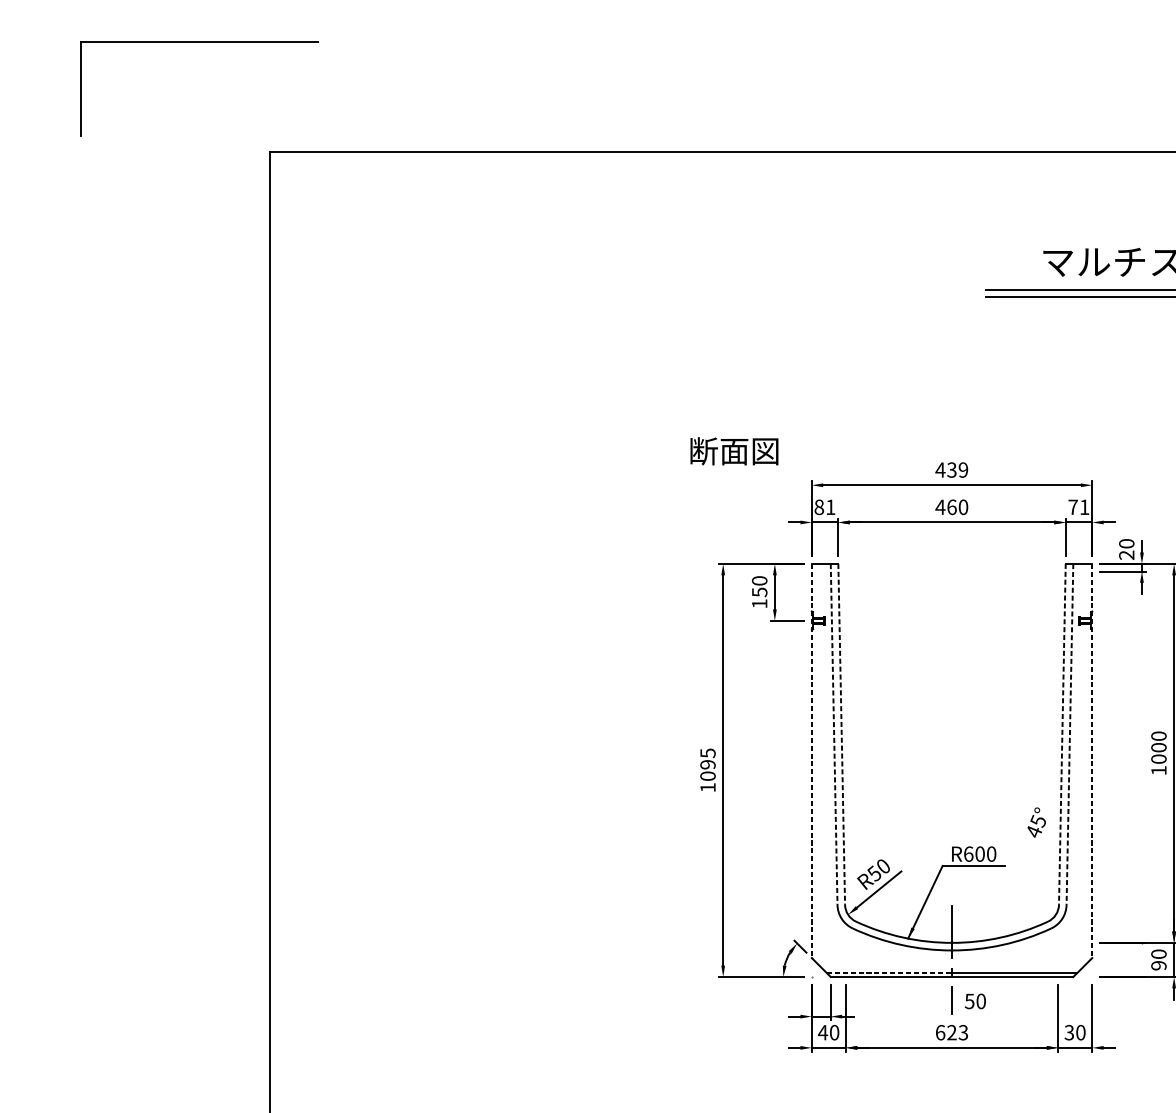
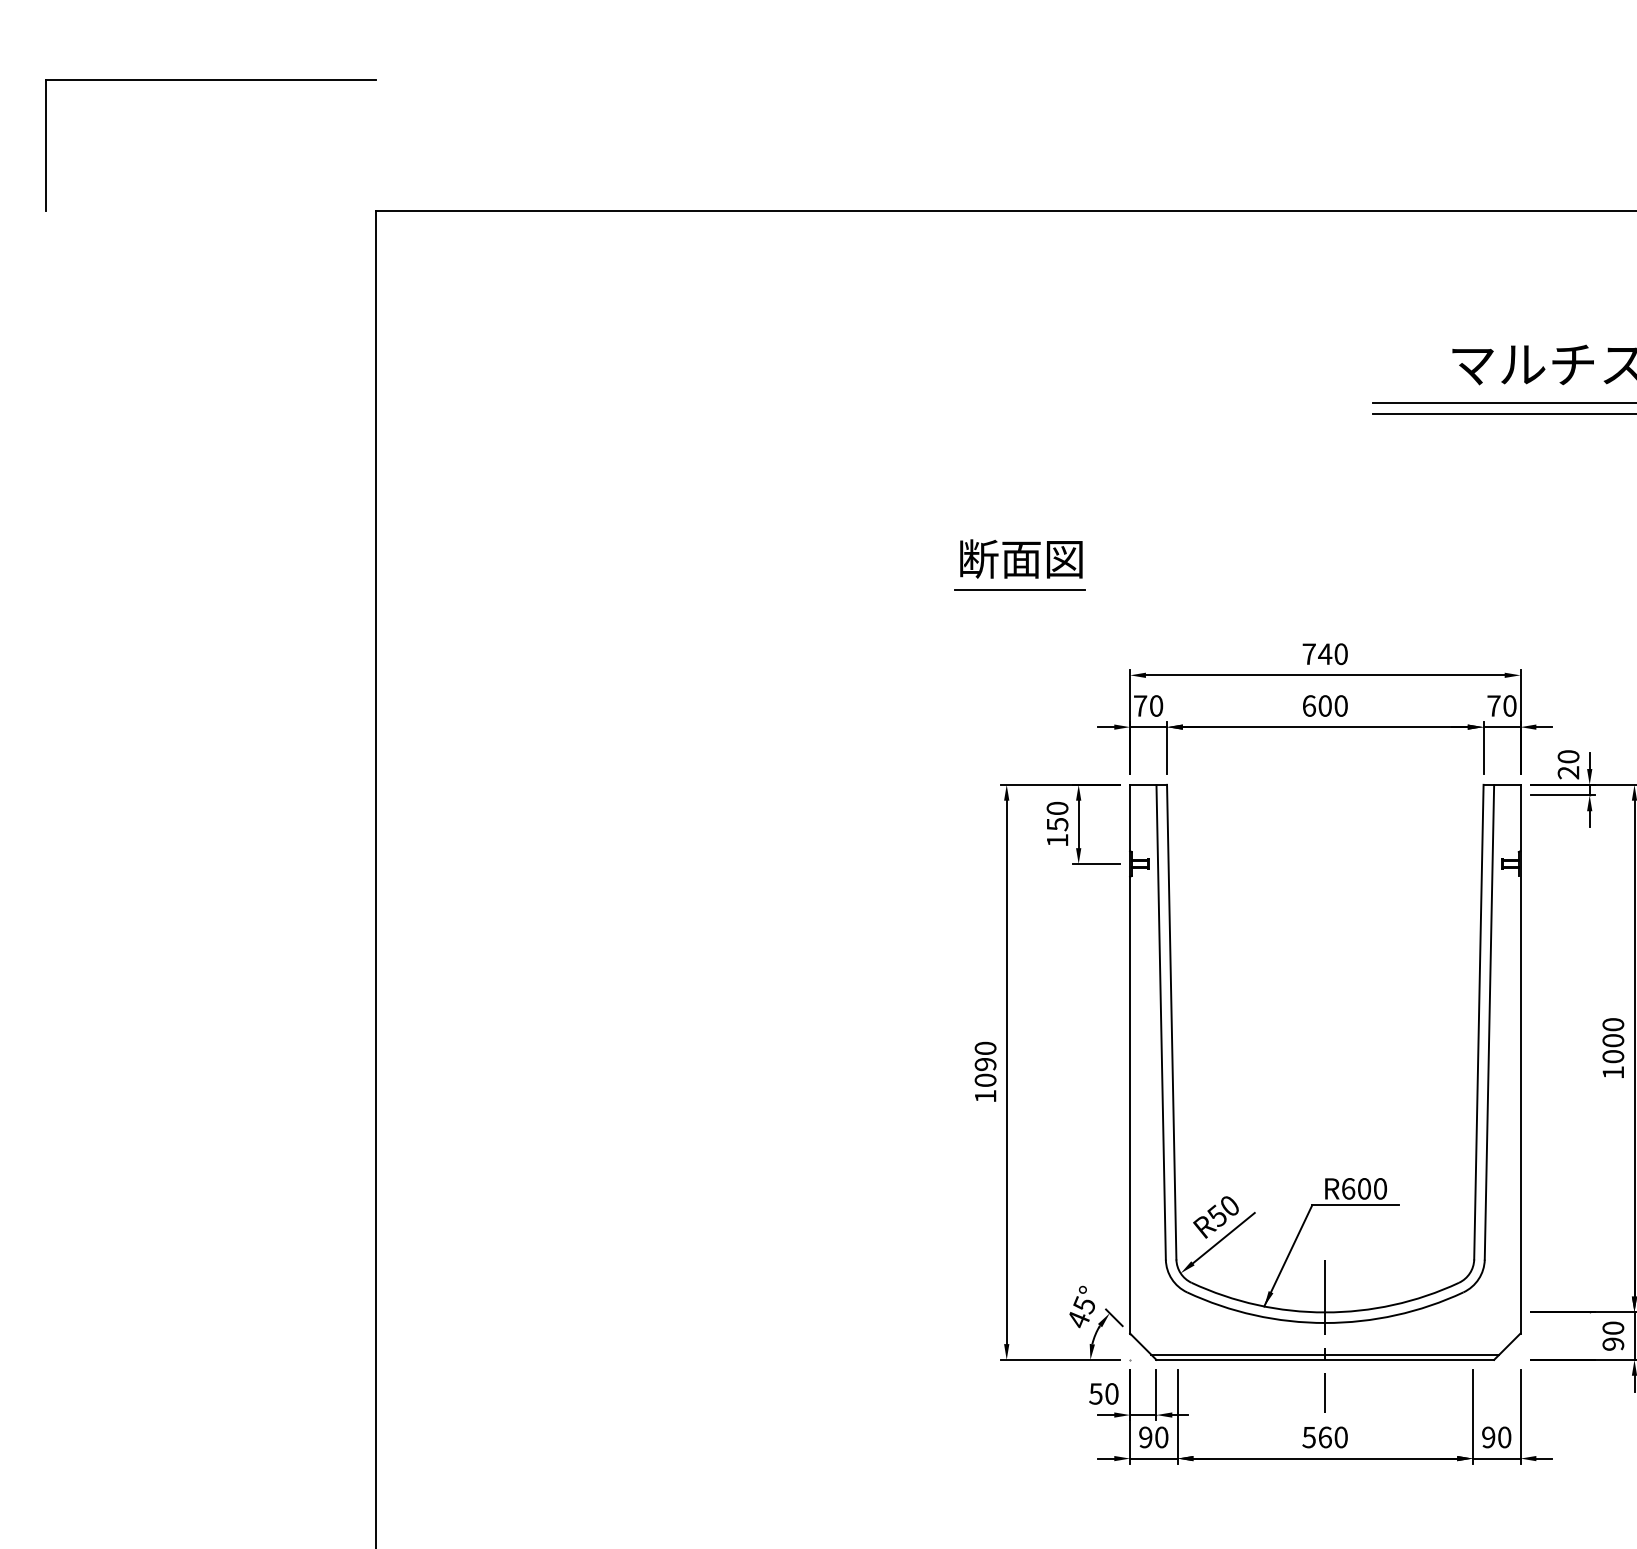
part: (199, 42) -> (210, 80), moved
line: (732, 424) -> (1019, 590), added
text: (734, 450) -> (1021, 558), moved
text: (951, 470) -> (1324, 654), 439 -> 740
text: (825, 506) -> (1148, 705), 81 -> 70
text: (945, 506) -> (1316, 705), 460 -> 600
text: (1084, 506) -> (1509, 705), 71 -> 70
line: (834, 734) -> (1161, 1022), dashed -> solid
line: (841, 734) -> (1171, 1022), dashed -> solid
line: (1062, 734) -> (1478, 1022), dashed -> solid
line: (1069, 734) -> (1489, 1022), dashed -> solid
text: (707, 753) -> (985, 1048), 1095 -> 1090
line: (812, 761) -> (1130, 1059), dashed -> solid
line: (1092, 761) -> (1520, 1059), dashed -> solid
text: (1036, 822) -> (1081, 1306), moved
line: (889, 973) -> (1238, 1354), dashed -> solid
text: (975, 1001) -> (1103, 1393), moved
text: (822, 1032) -> (1145, 1437), 40 -> 90
text: (951, 1032) -> (1324, 1437), 623 -> 560
text: (1069, 1032) -> (1488, 1437), 30 -> 90

